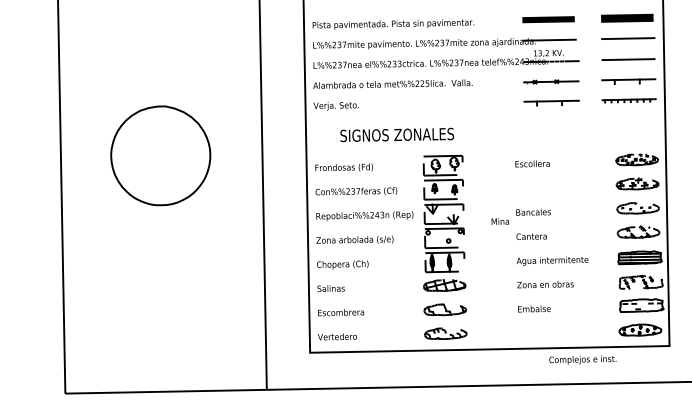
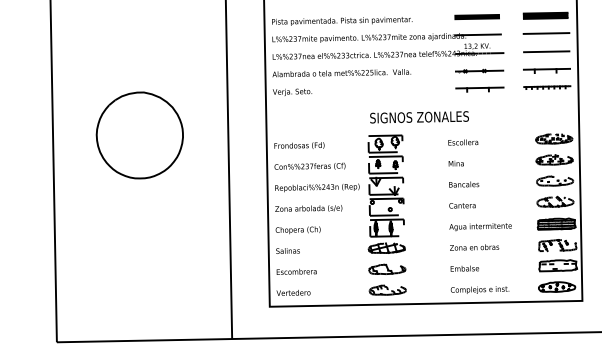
text: (397, 135) -> (419, 117), moved
text: (499, 221) -> (455, 163), moved
text: (582, 359) -> (479, 289), moved

